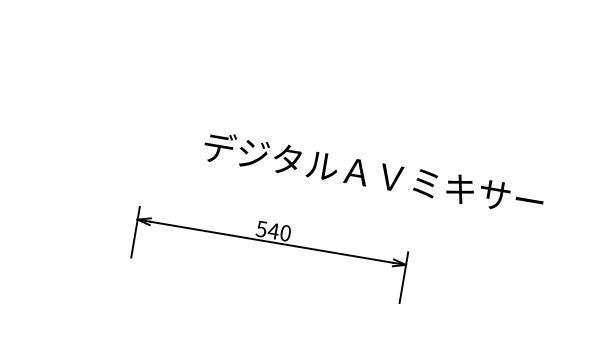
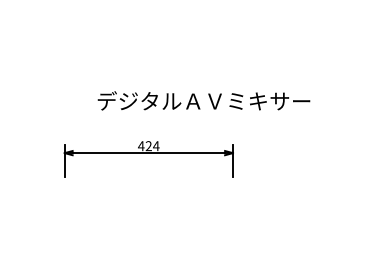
text: (273, 231) -> (148, 146), 540 -> 424

